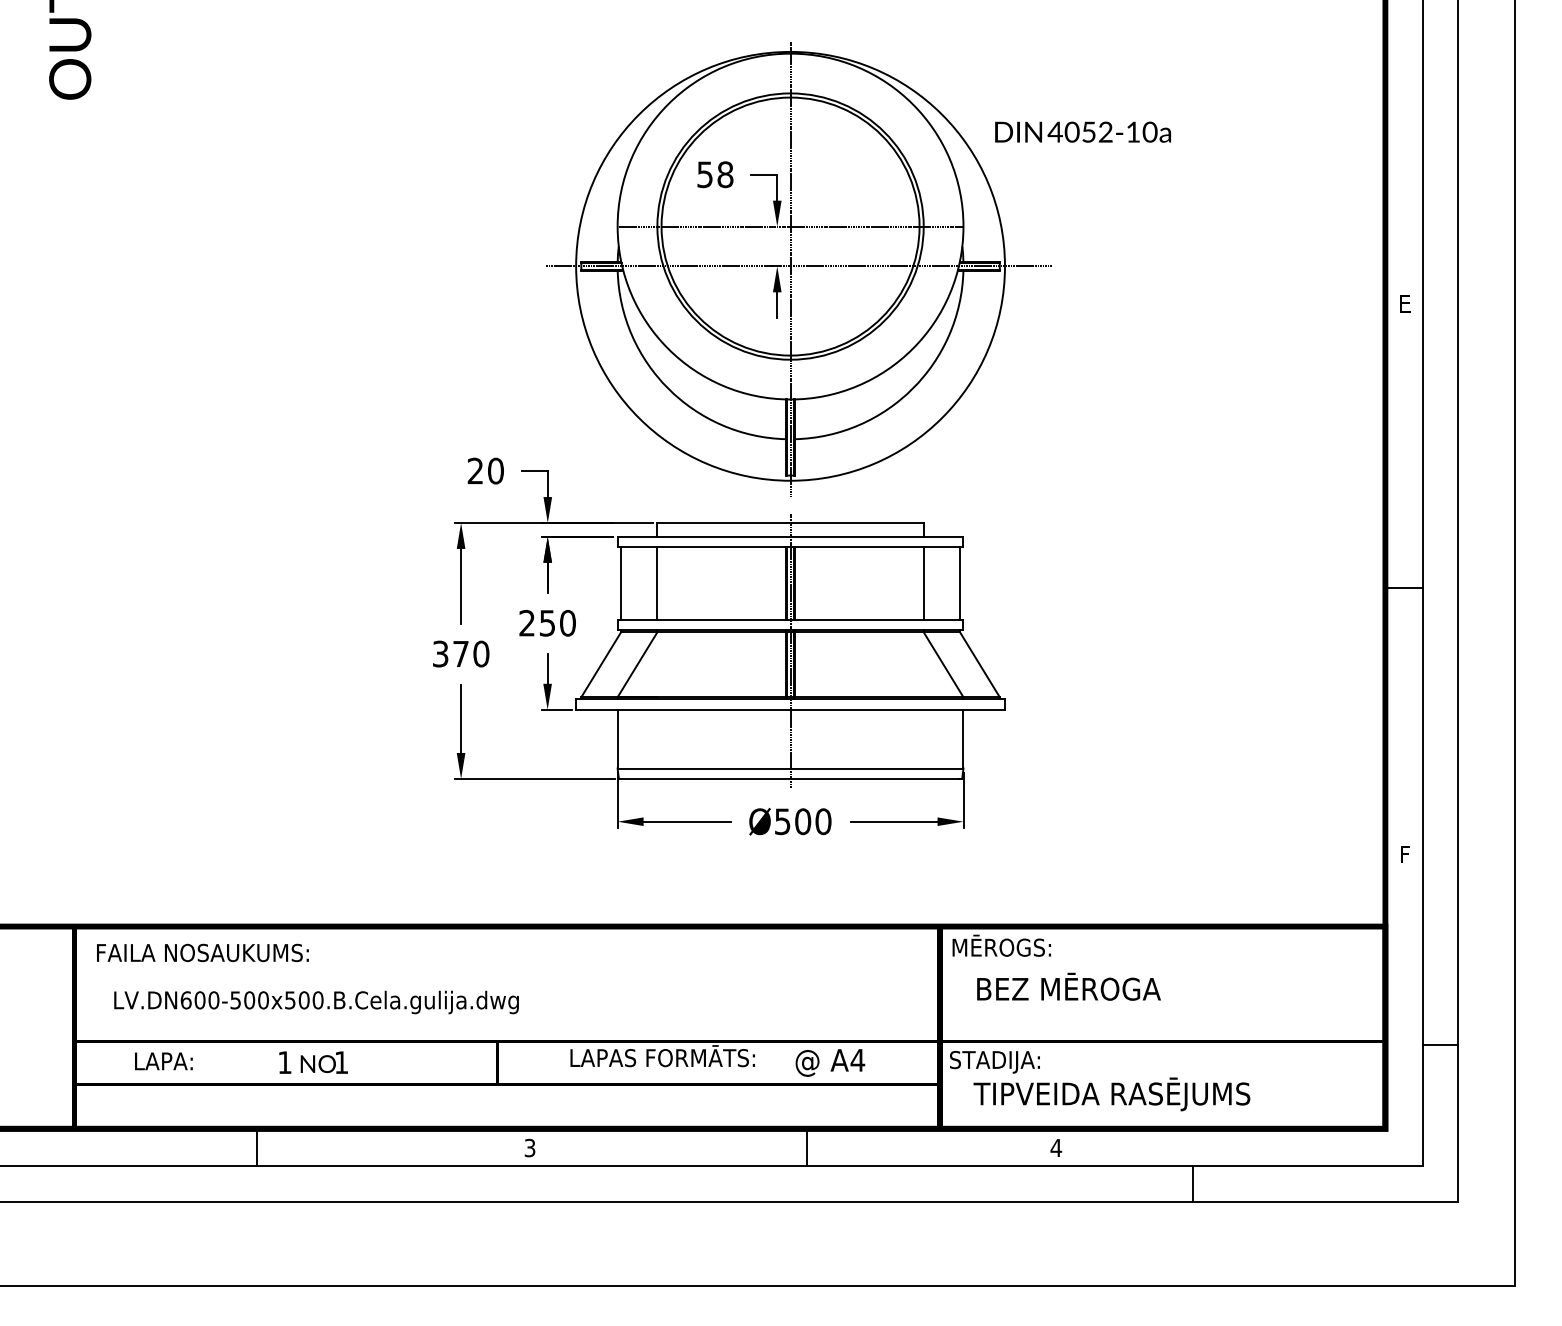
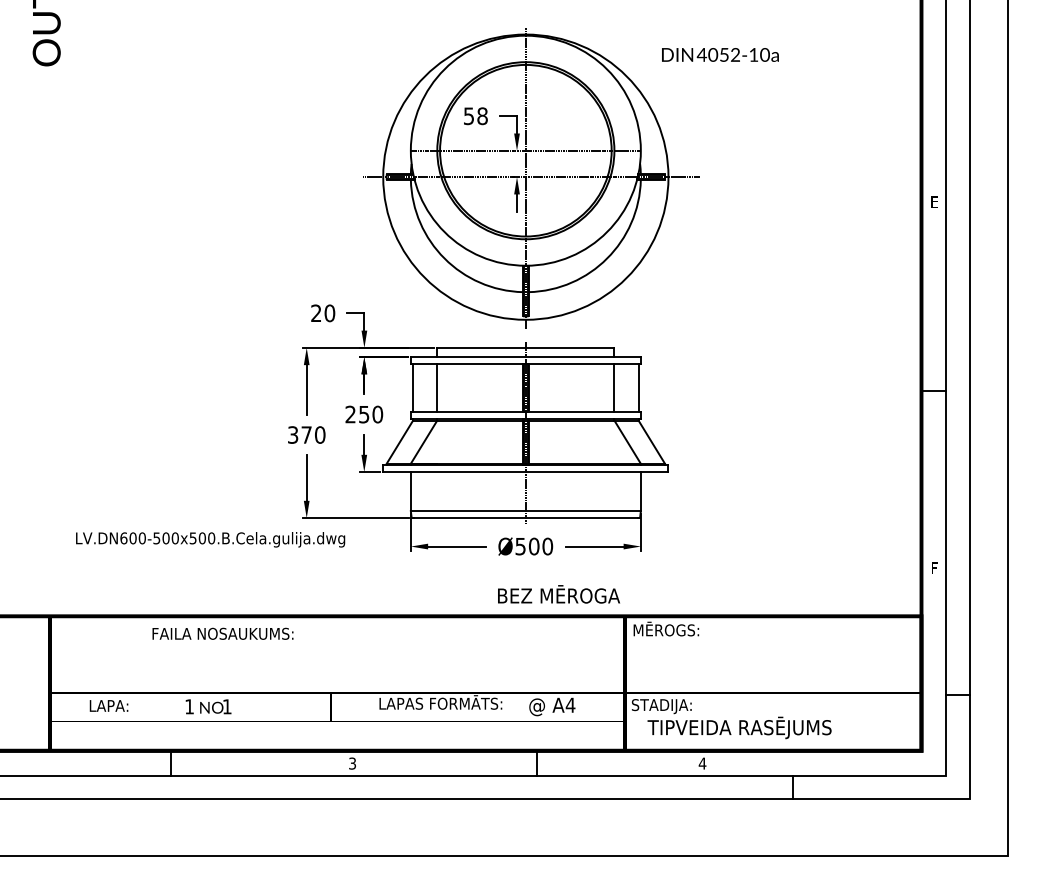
text: (1083, 131) -> (720, 54), moved
text: (202, 952) -> (222, 633), moved
text: (1068, 987) -> (558, 594), moved
text: (316, 1002) -> (210, 539), moved

